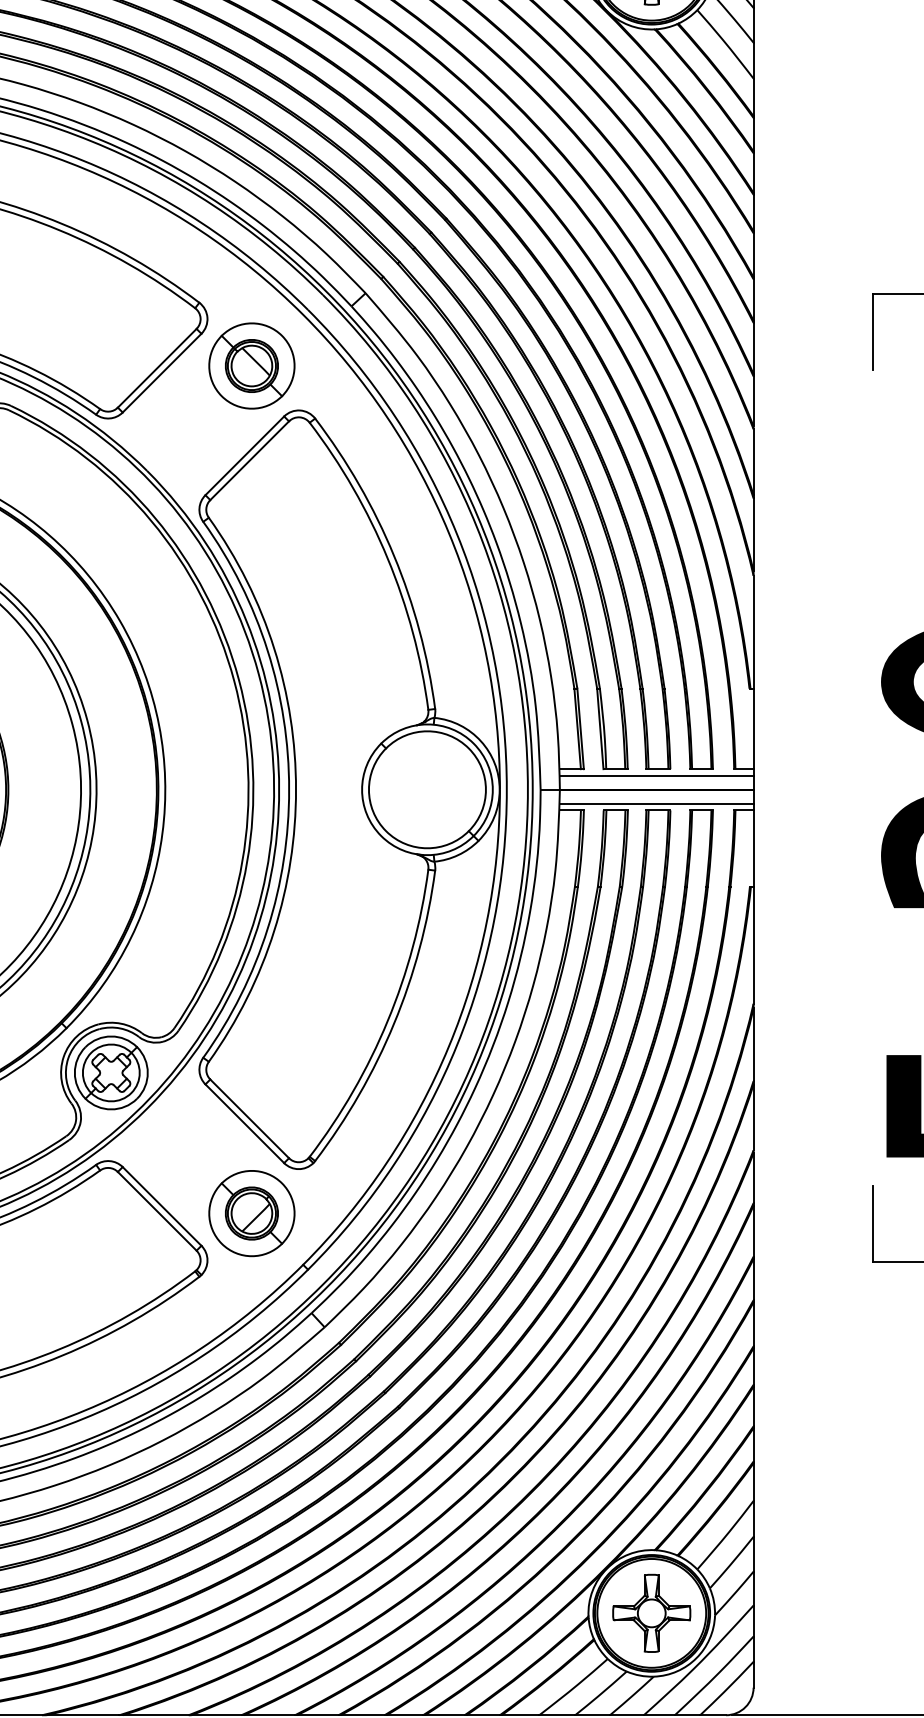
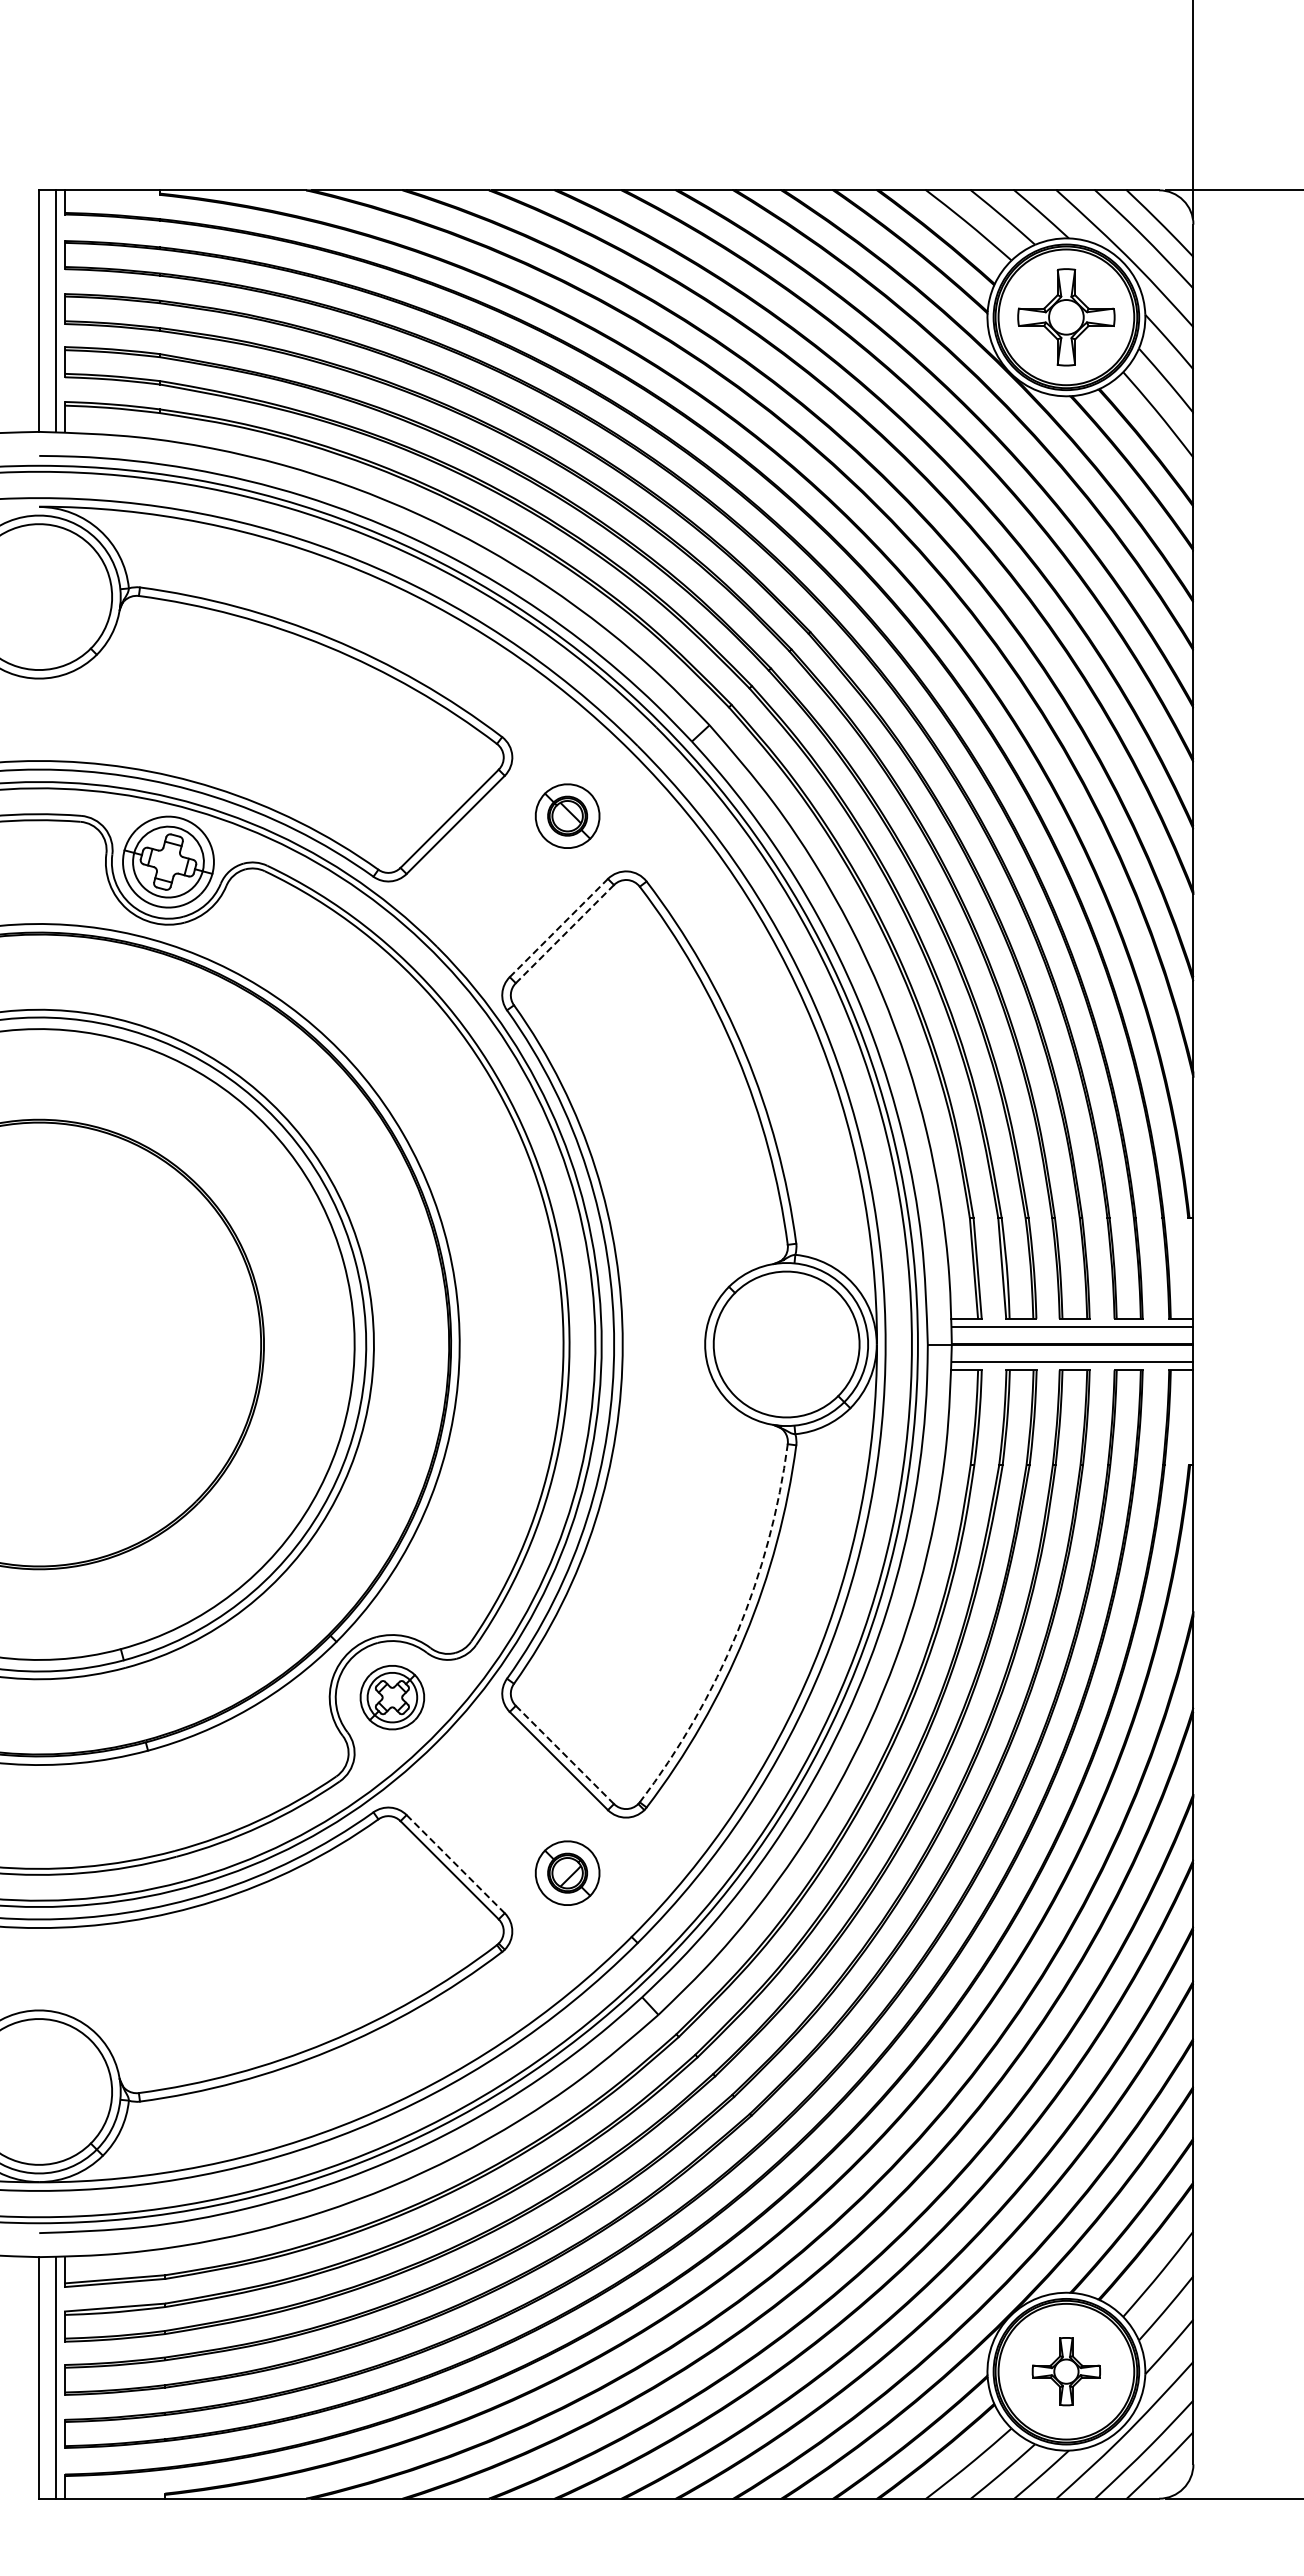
part: (251, 366) -> (567, 816), size x0.6
line: (245, 455) -> (559, 927), solid -> dashed
line: (249, 461) -> (564, 934), solid -> dashed
arc: (388, 1020) -> (737, 1632), solid -> dashed
part: (111, 1072) -> (392, 1697), size x0.7
line: (250, 1119) -> (565, 1755), solid -> dashed
line: (162, 1206) -> (456, 1864), solid -> dashed
part: (251, 1213) -> (567, 1873), size x0.6
part: (651, 1613) -> (1066, 2371), size x0.7

